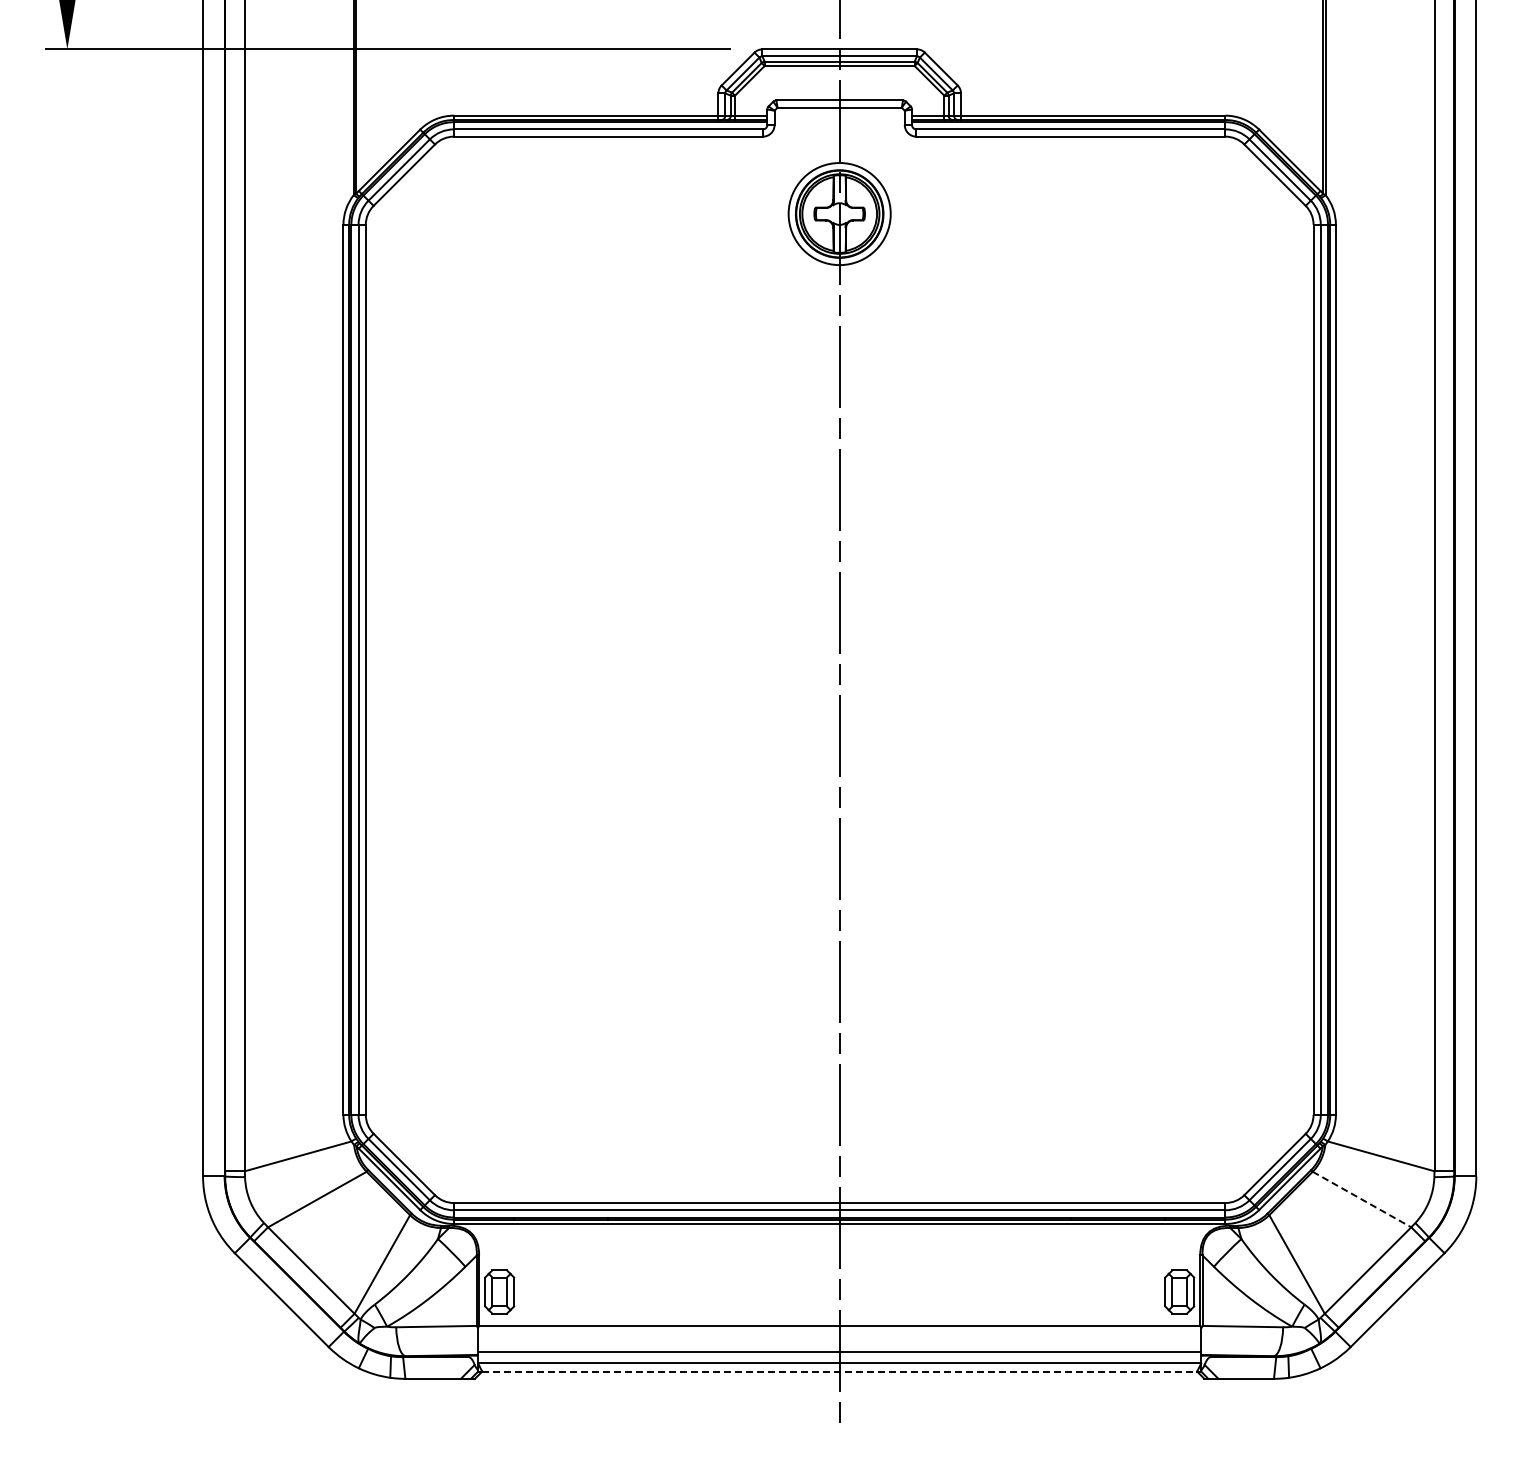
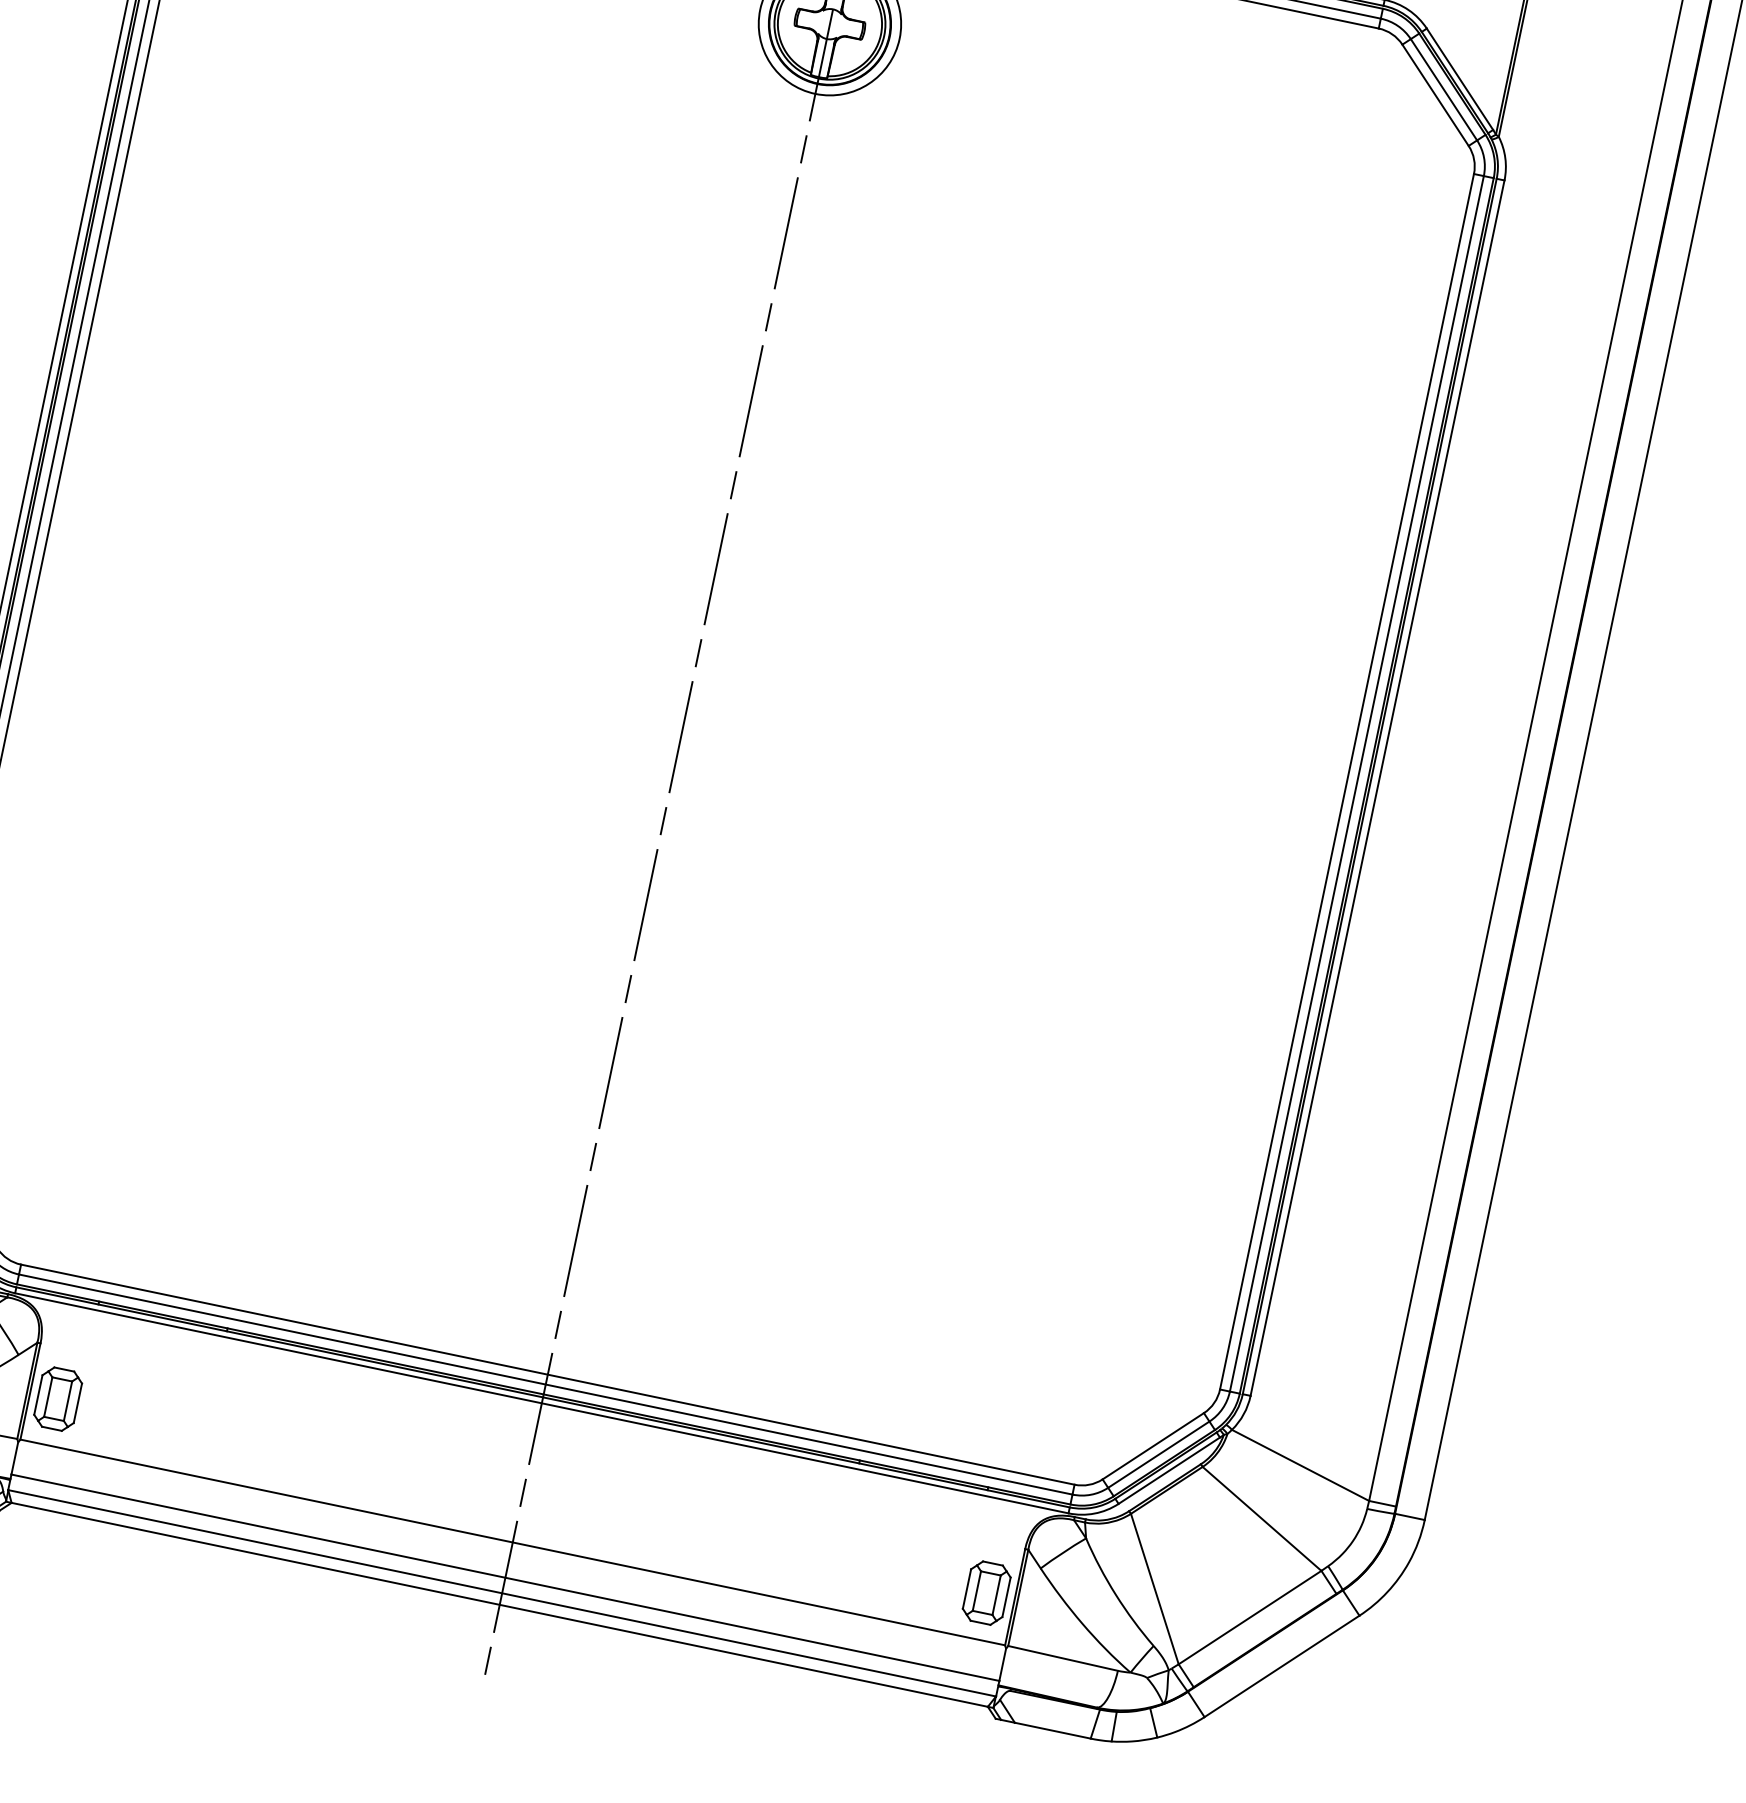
line: (1362, 1199) -> (1262, 1518), dashed -> solid
line: (840, 1371) -> (500, 1604), dashed -> solid

